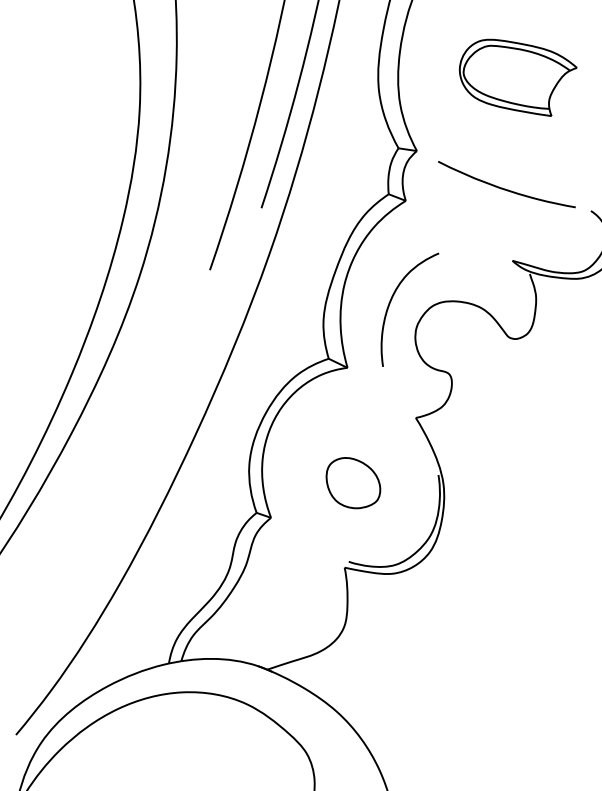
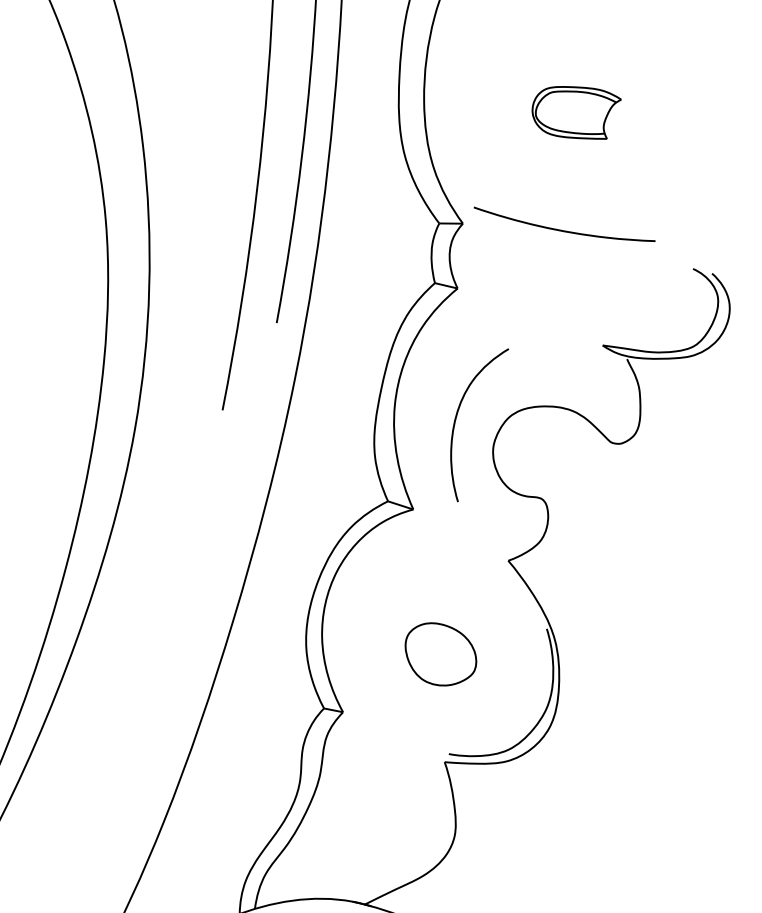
part: (517, 77) -> (576, 113), size x0.6
curve: (505, 188) -> (563, 229), moved

